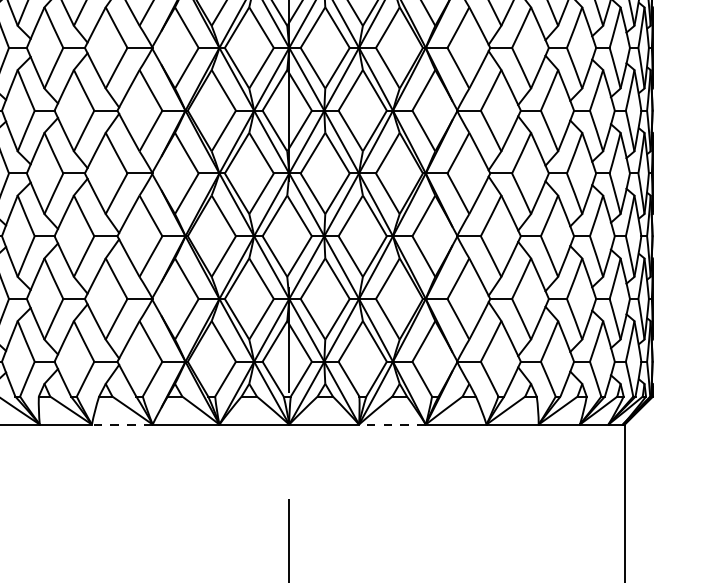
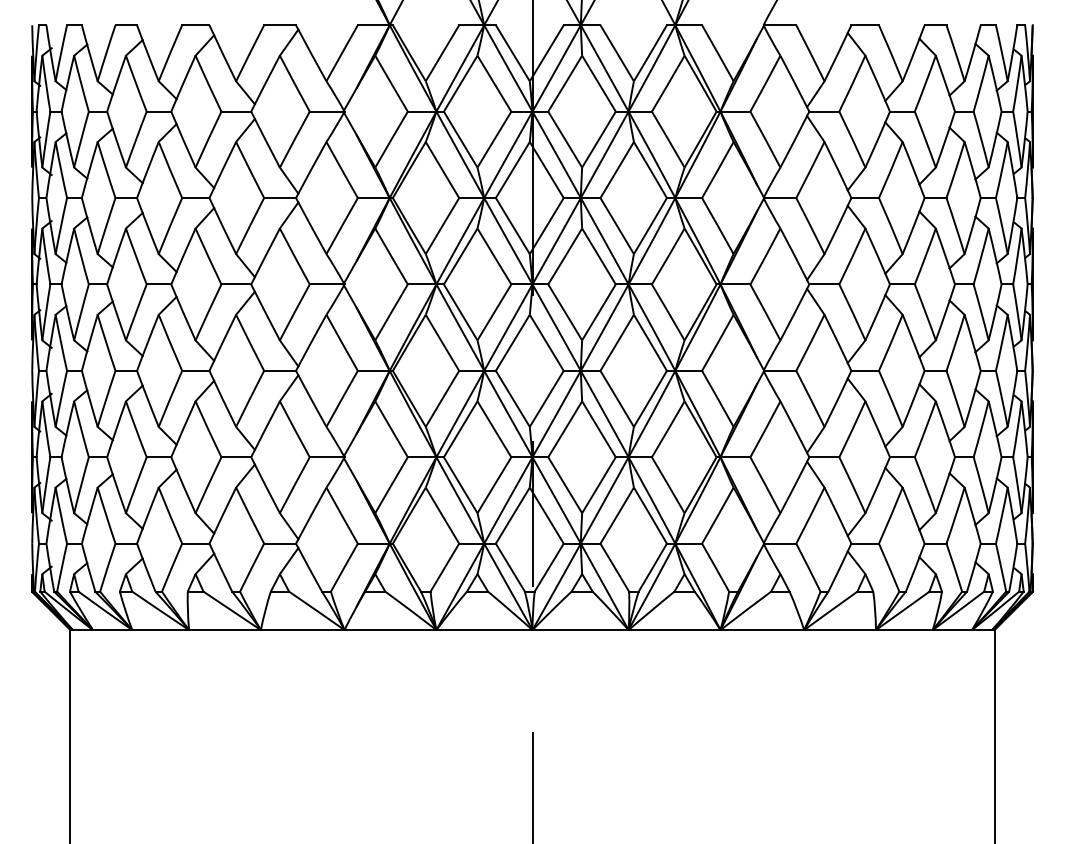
line: (122, 424) -> (302, 630), dashed -> solid
line: (392, 424) -> (674, 630), dashed -> solid

